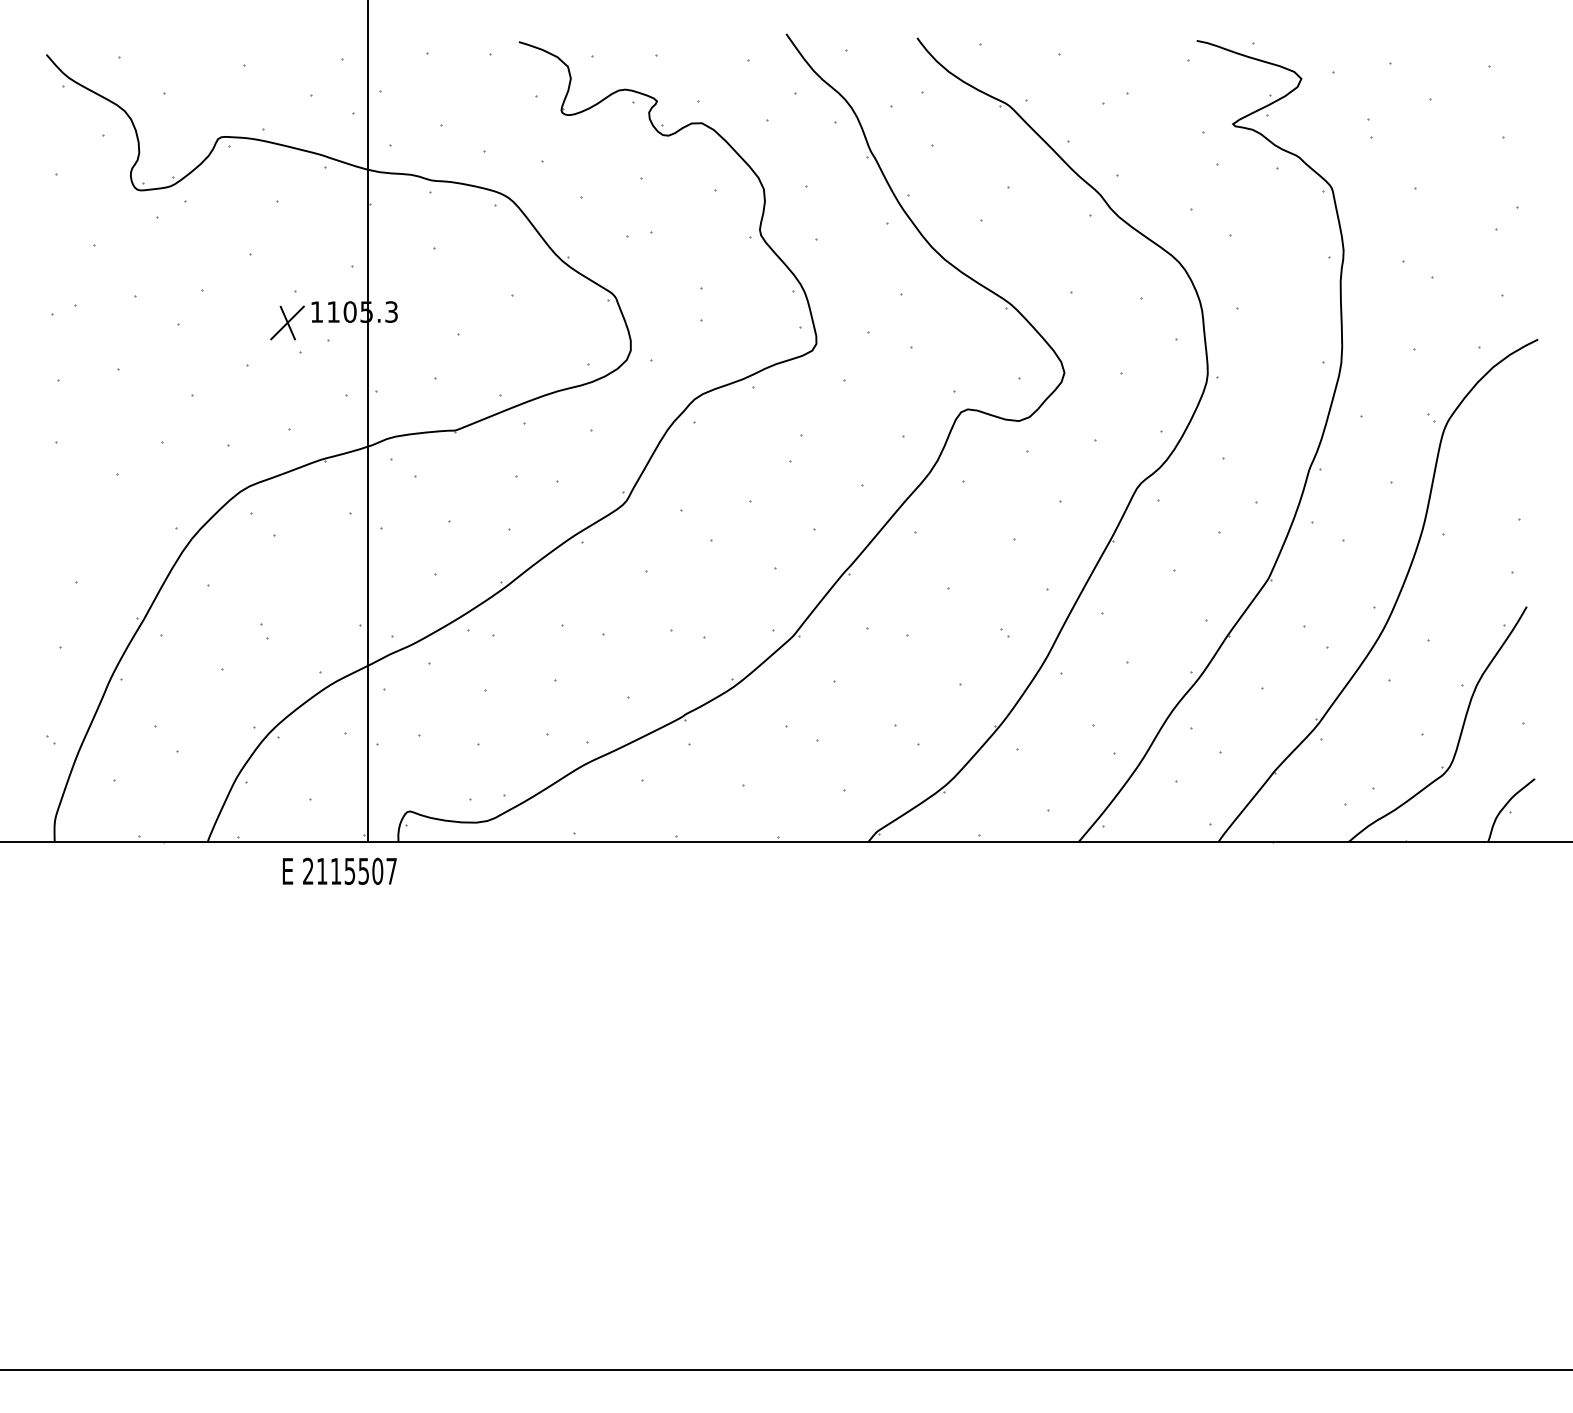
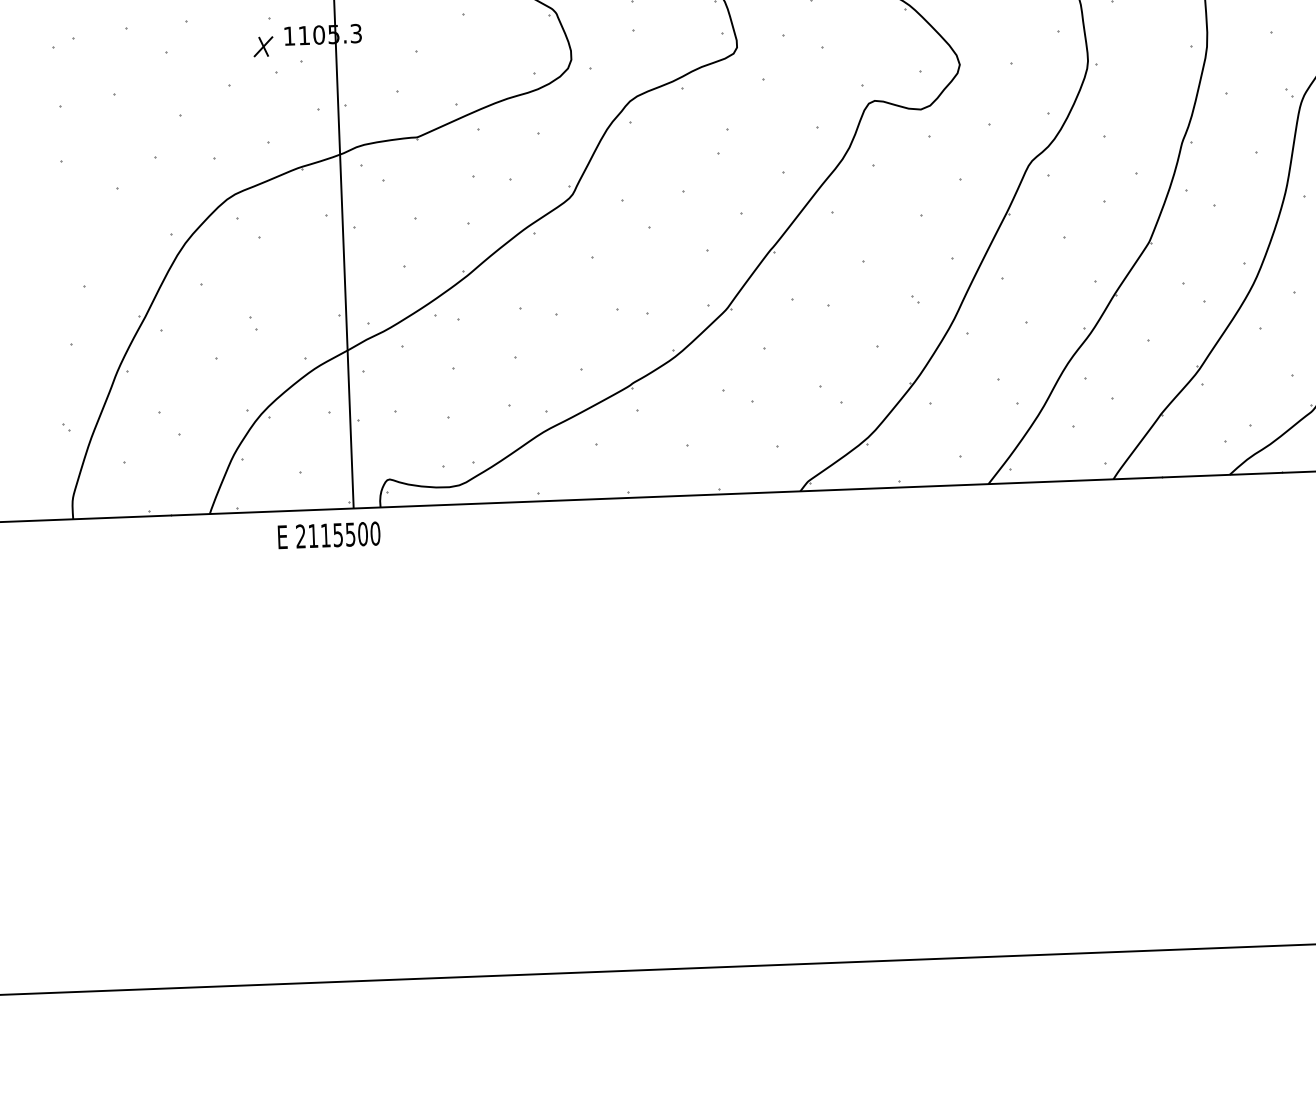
part: (287, 322) -> (263, 46), size x0.62
text: (391, 870) -> (375, 532), 2115507 -> 2115500

